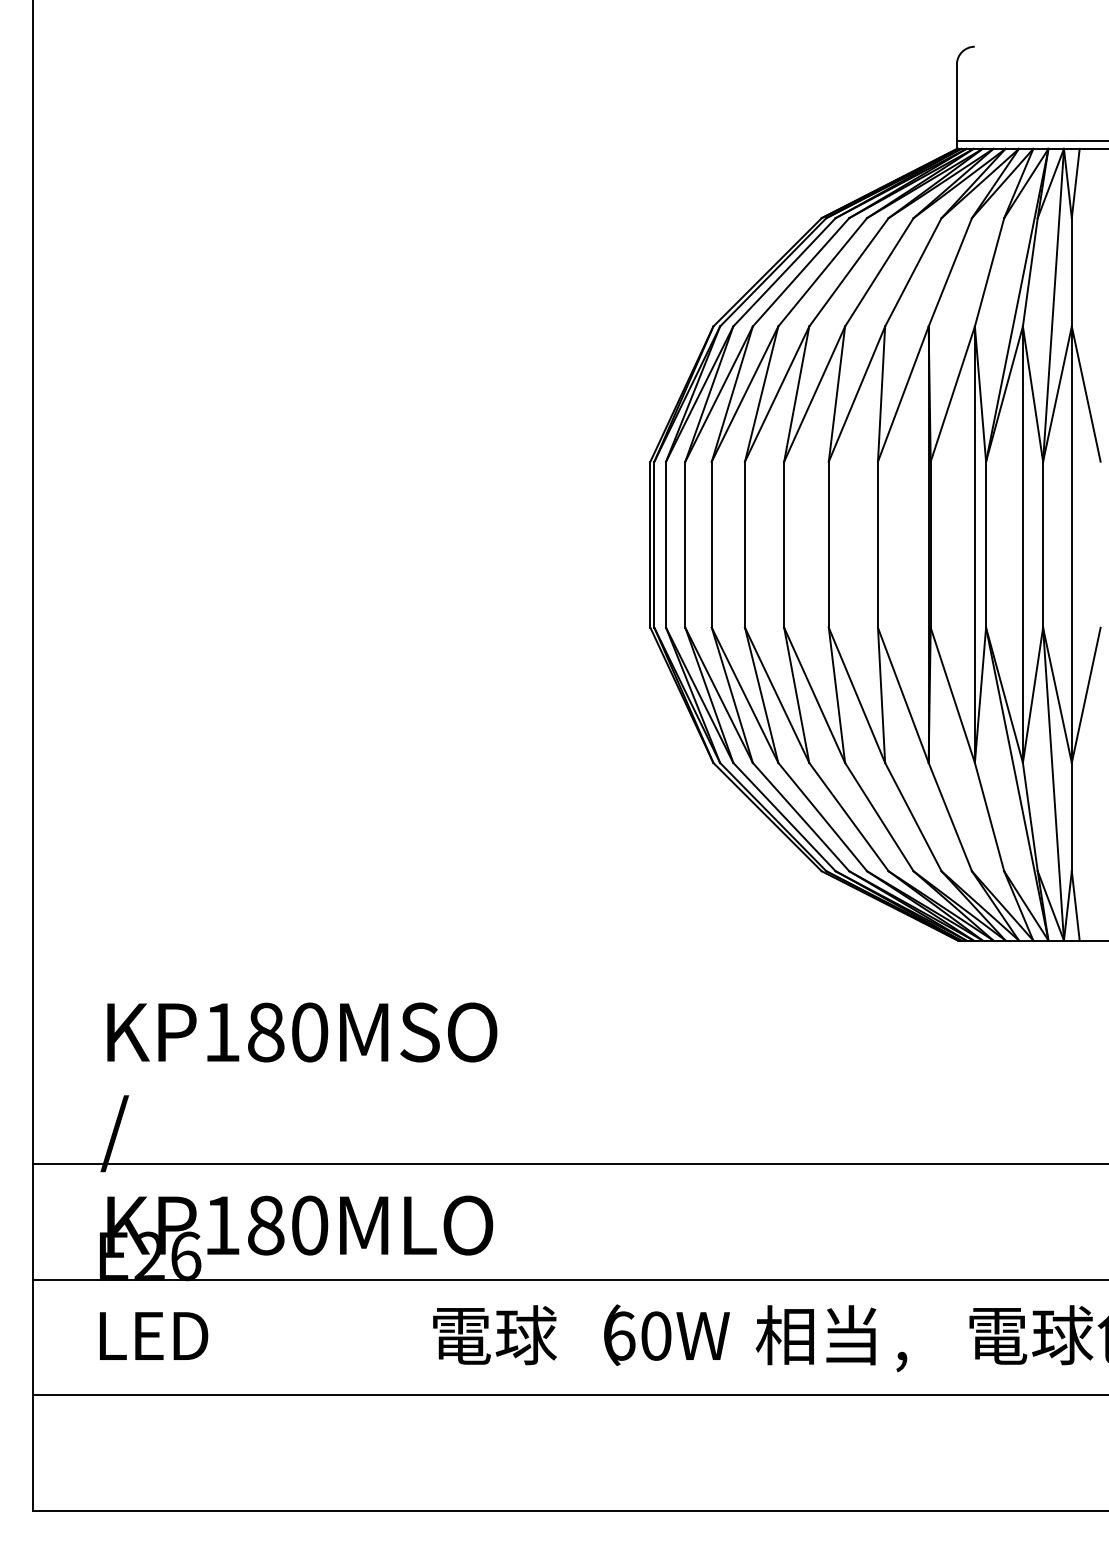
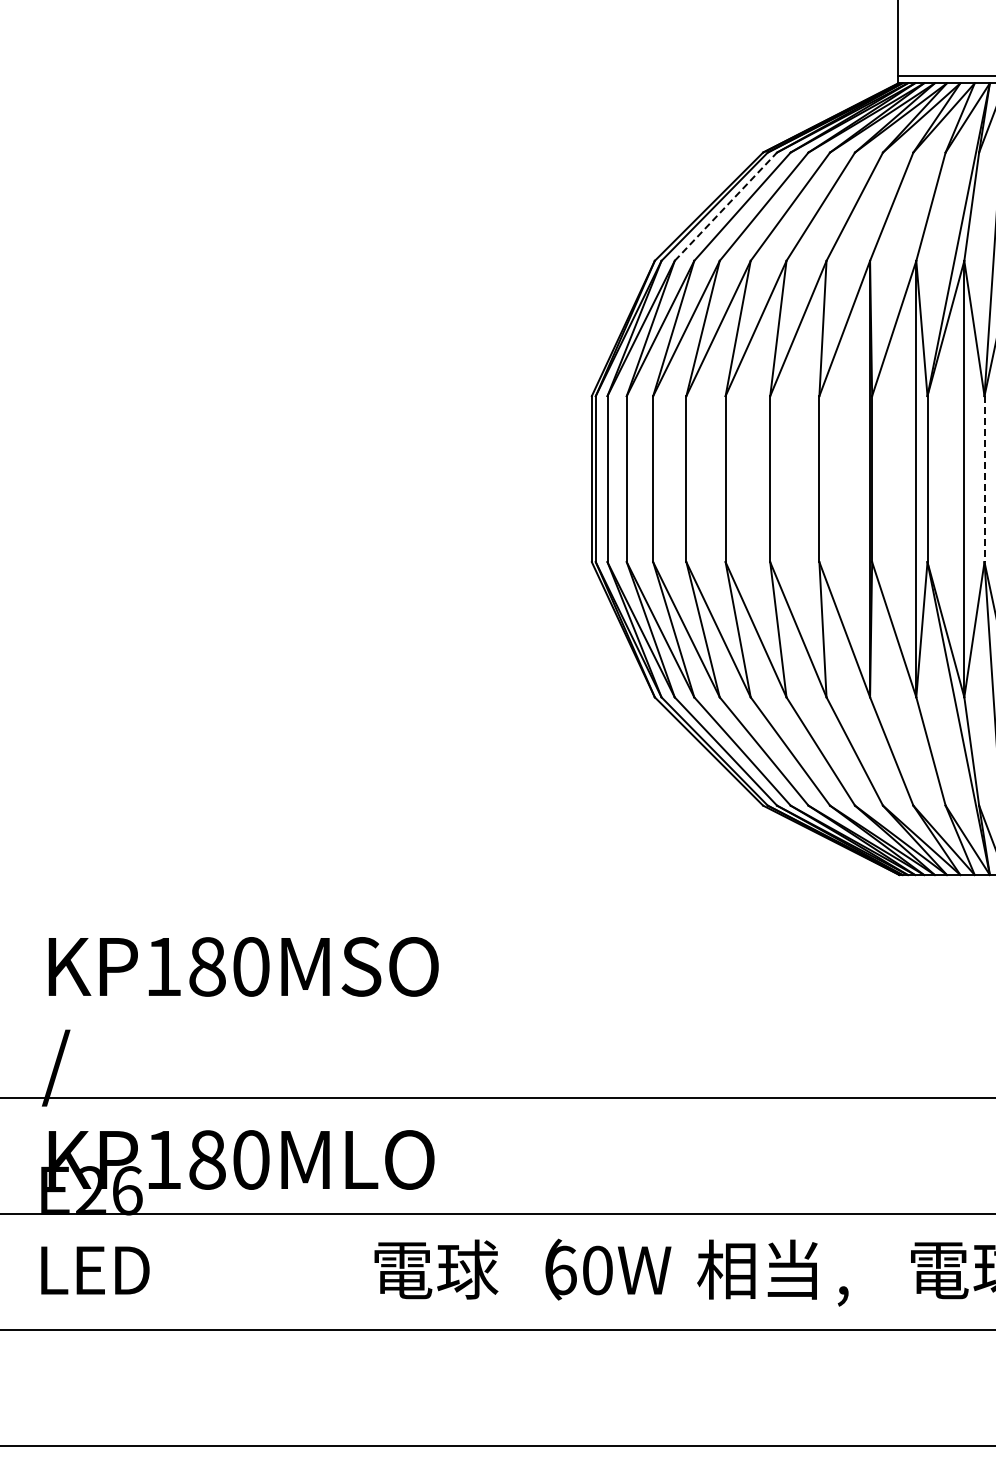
line: (784, 272) -> (725, 206), solid -> dashed
line: (1043, 545) -> (984, 479), solid -> dashed

